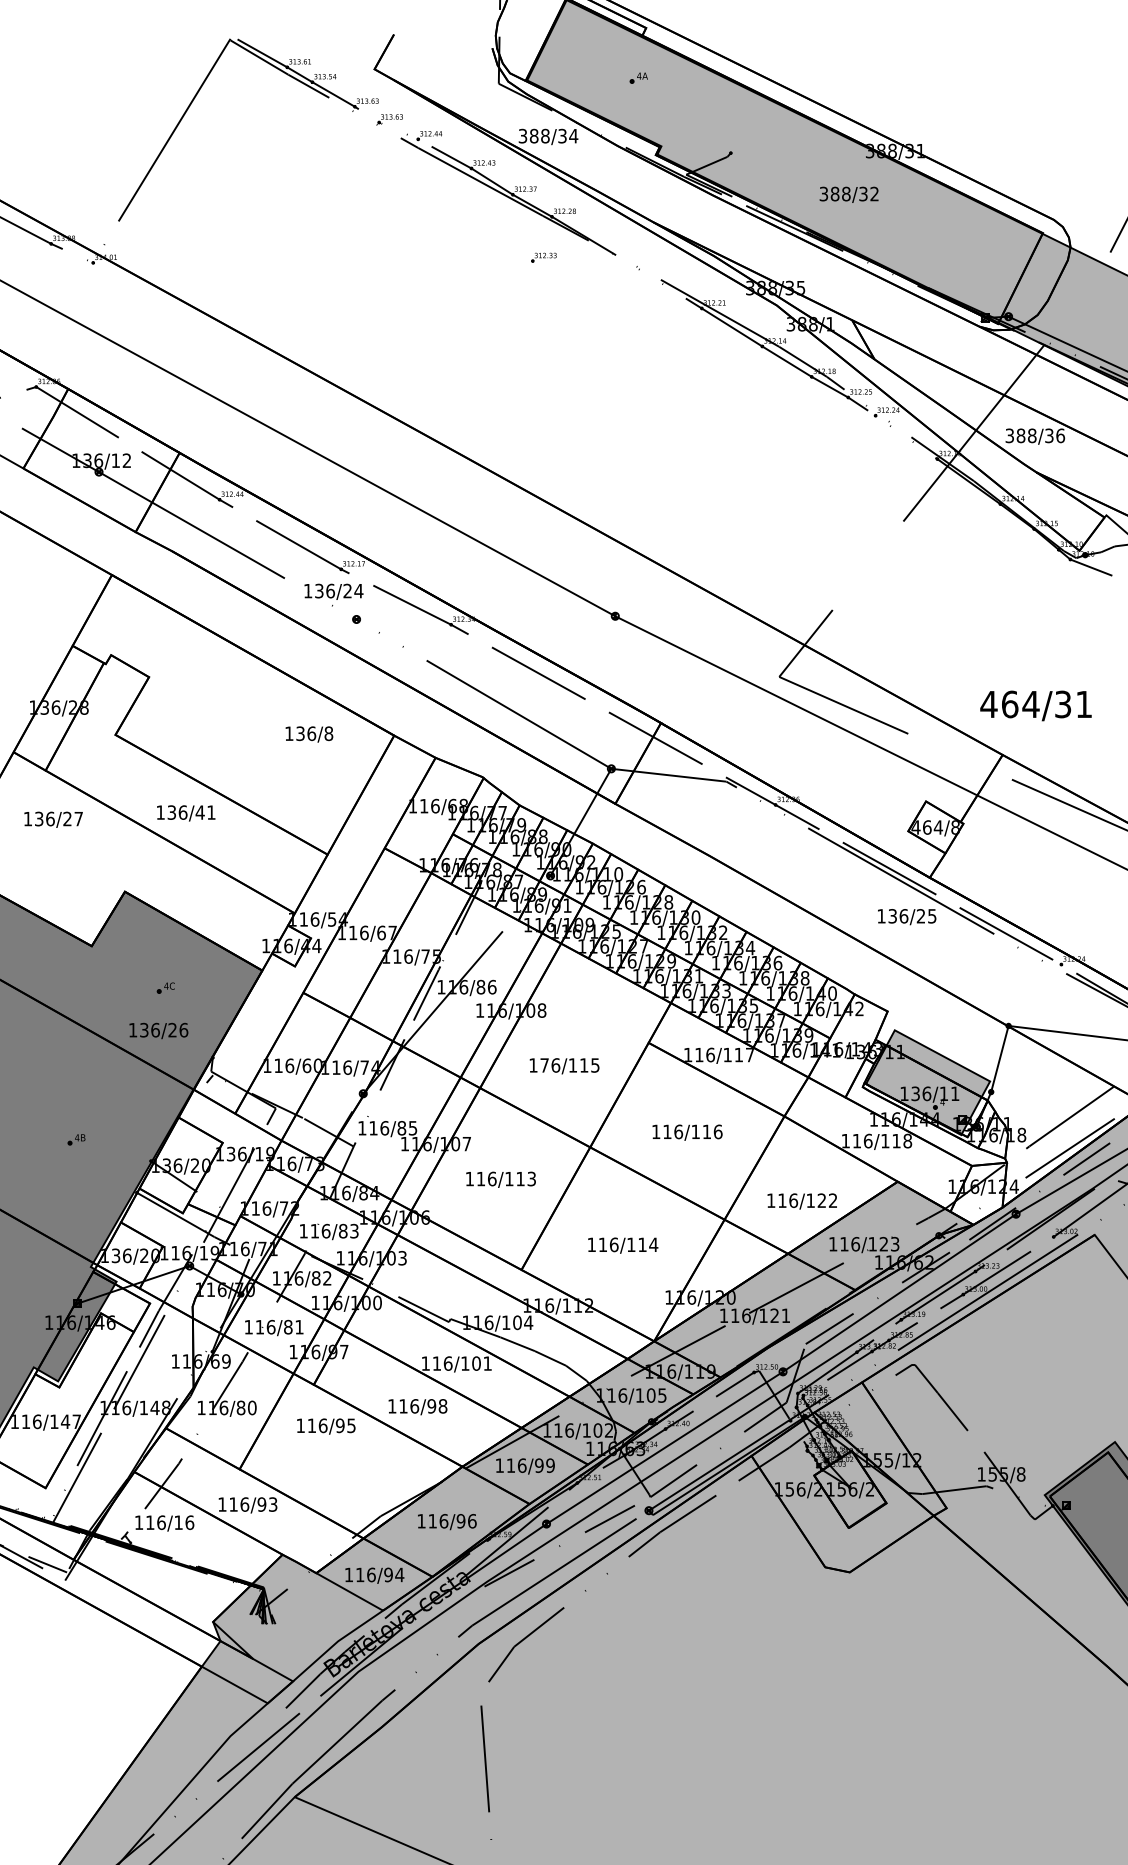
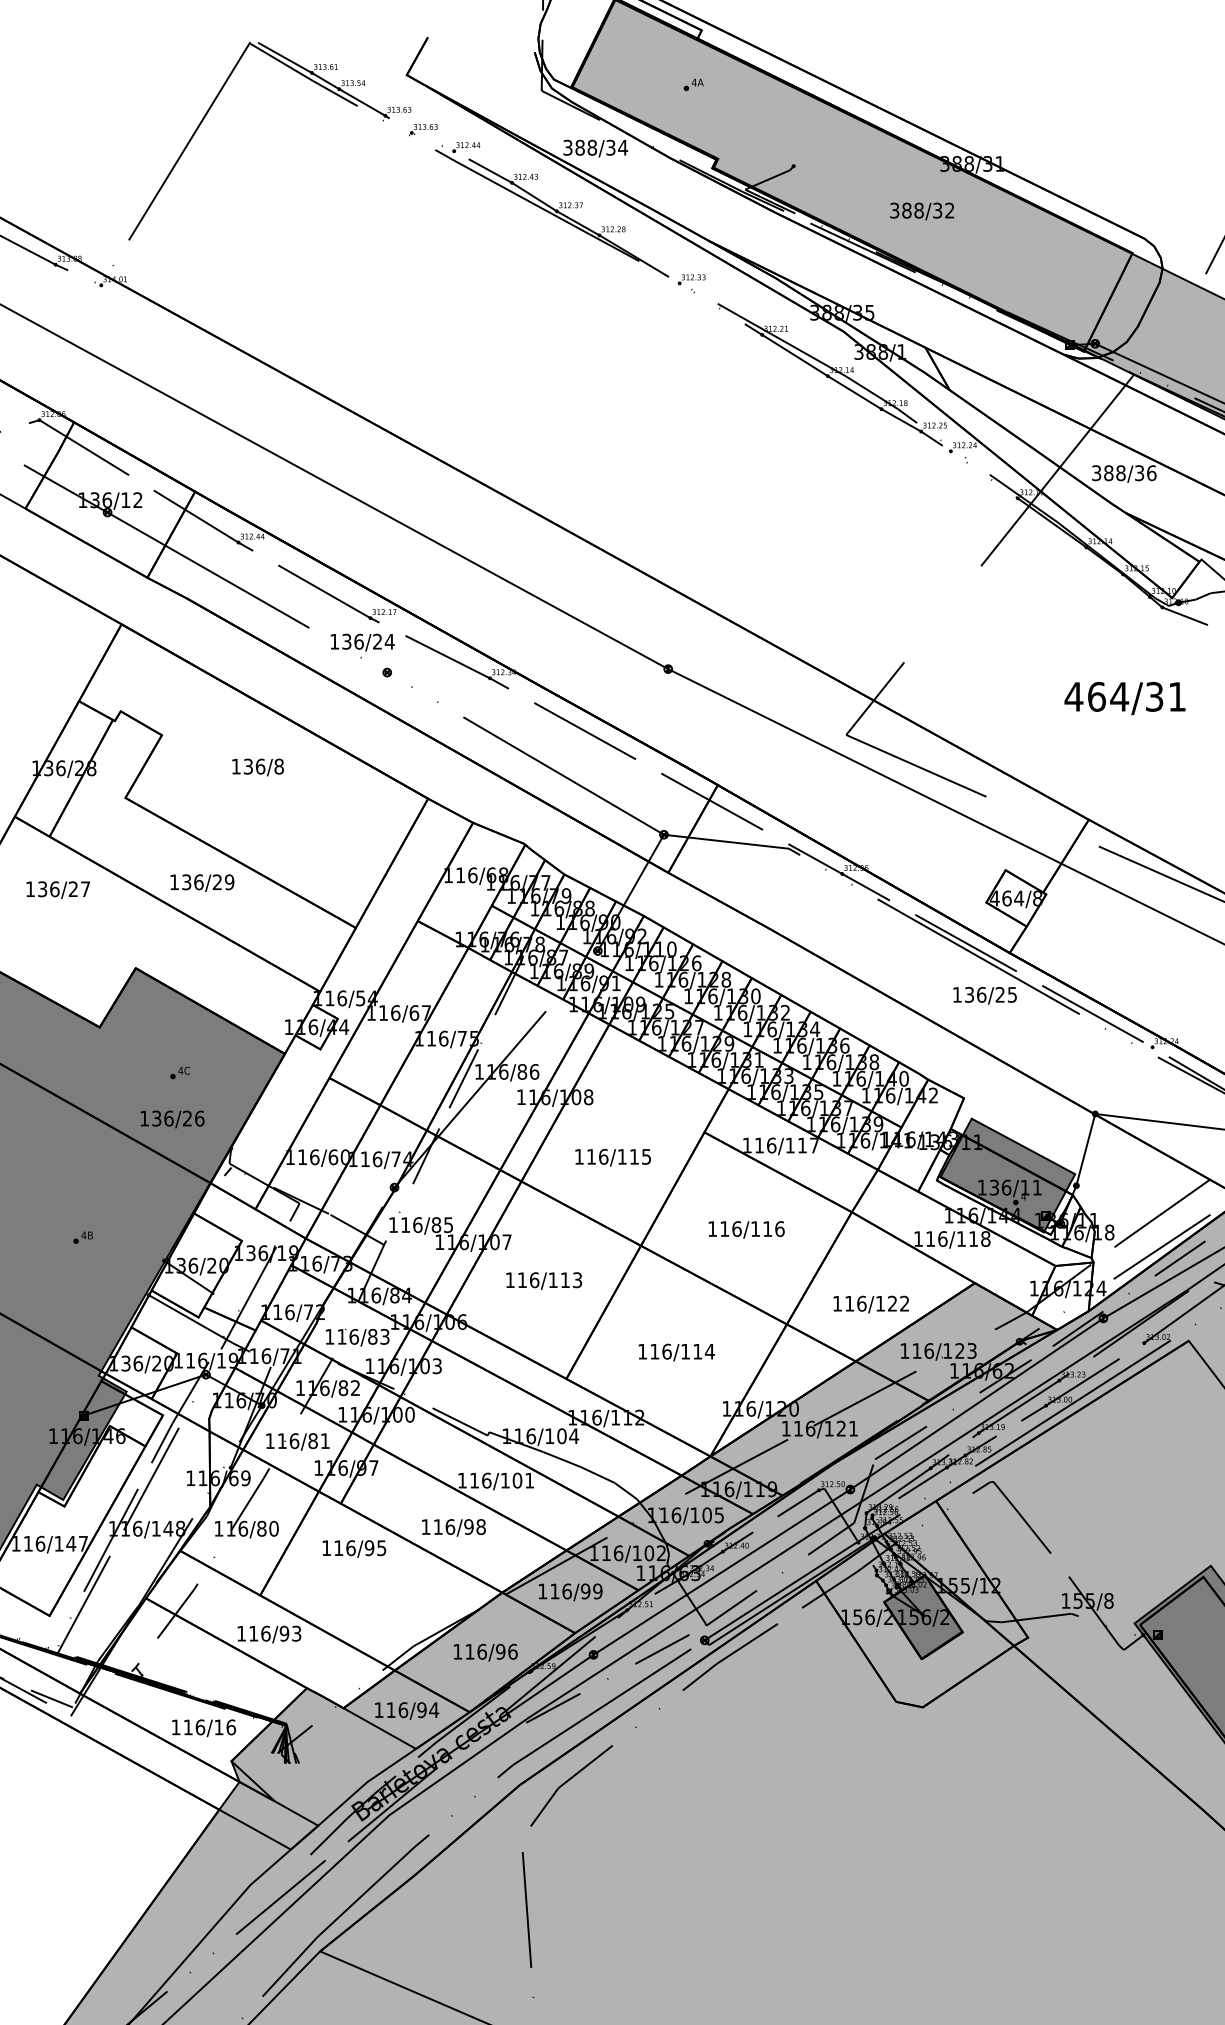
part: (543, 257) -> (691, 279), moved
text: (1035, 705) -> (1124, 698), moved
text: (308, 734) -> (257, 767), moved
text: (205, 812) -> (223, 882), 136/41 -> 136/29
text: (544, 1065) -> (591, 1156), 176/115 -> 116/115
fill: (927, 1082) -> (1007, 1175), added
fill: (850, 1488) -> (923, 1616), added
text: (165, 1523) -> (204, 1728), moved

